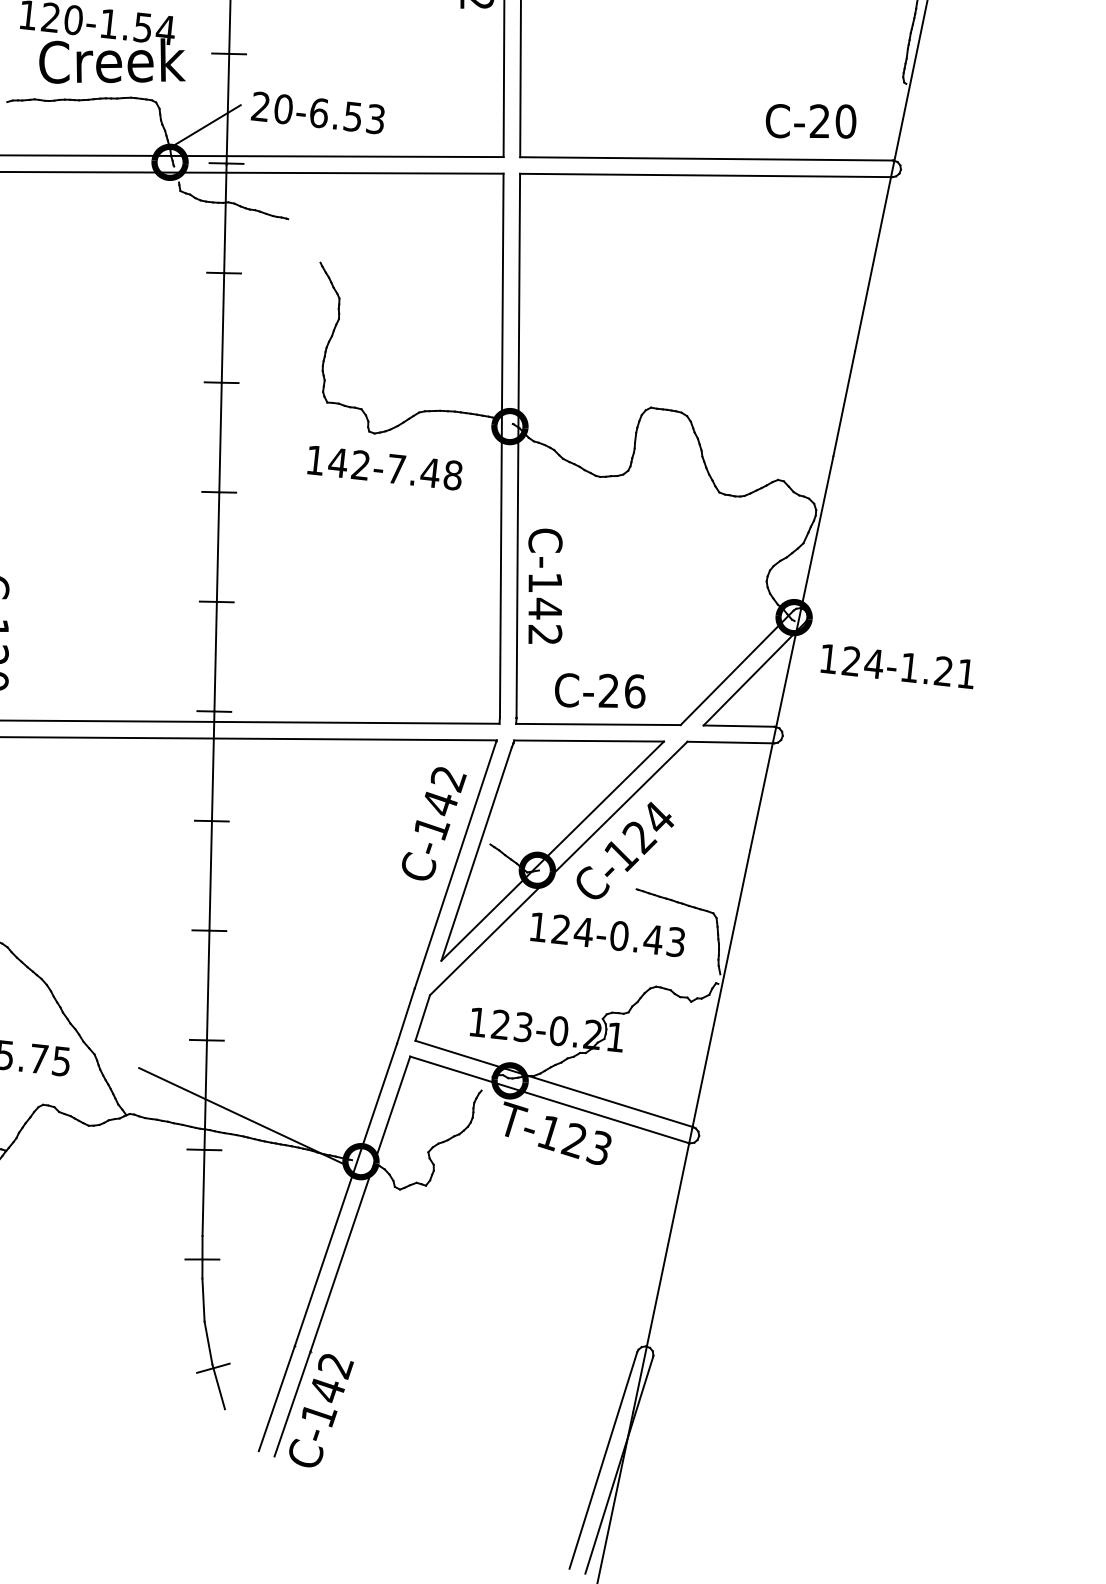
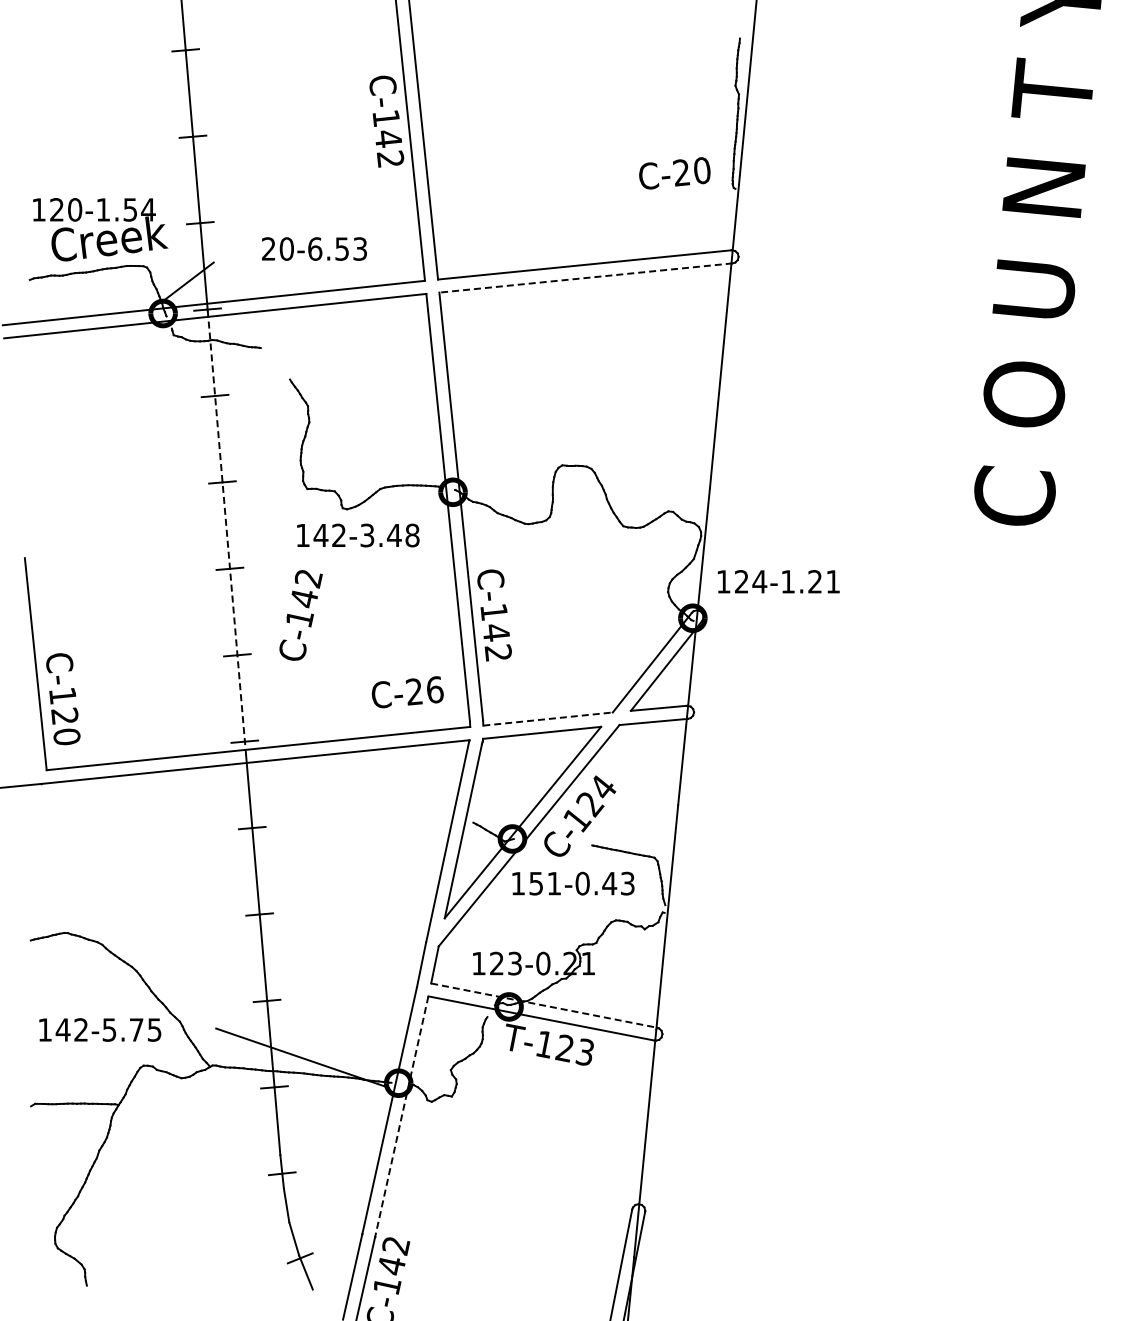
text: (318, 112) -> (314, 248), moved
text: (810, 121) -> (674, 173), moved
line: (705, 176) -> (585, 278), solid -> dashed
line: (219, 447) -> (226, 533), solid -> dashed
text: (396, 469) -> (367, 535), 142-7.48 -> 142-3.48
text: (897, 666) -> (778, 581), moved
text: (600, 690) -> (407, 692), moved
line: (598, 725) -> (548, 719), solid -> dashed
text: (433, 824) -> (300, 615), moved
text: (572, 930) -> (545, 883), 124-0.43 -> 151-0.43
line: (554, 1083) -> (544, 1005), solid -> dashed
line: (359, 1205) -> (401, 1117), solid -> dashed

